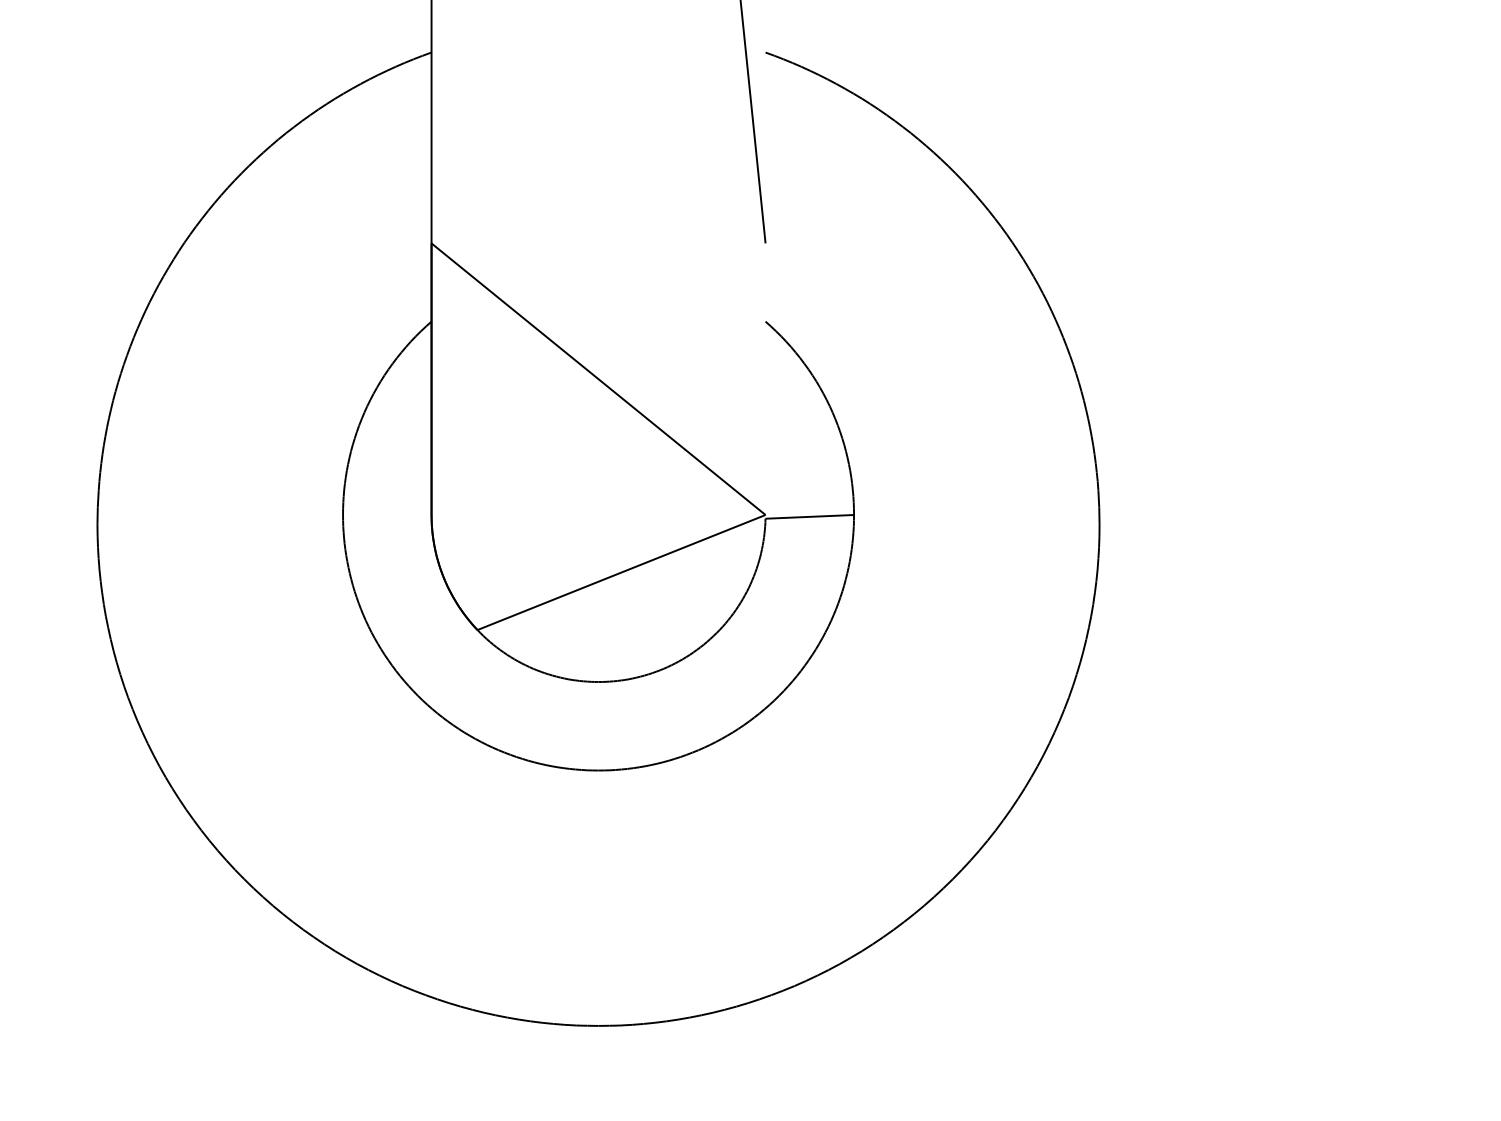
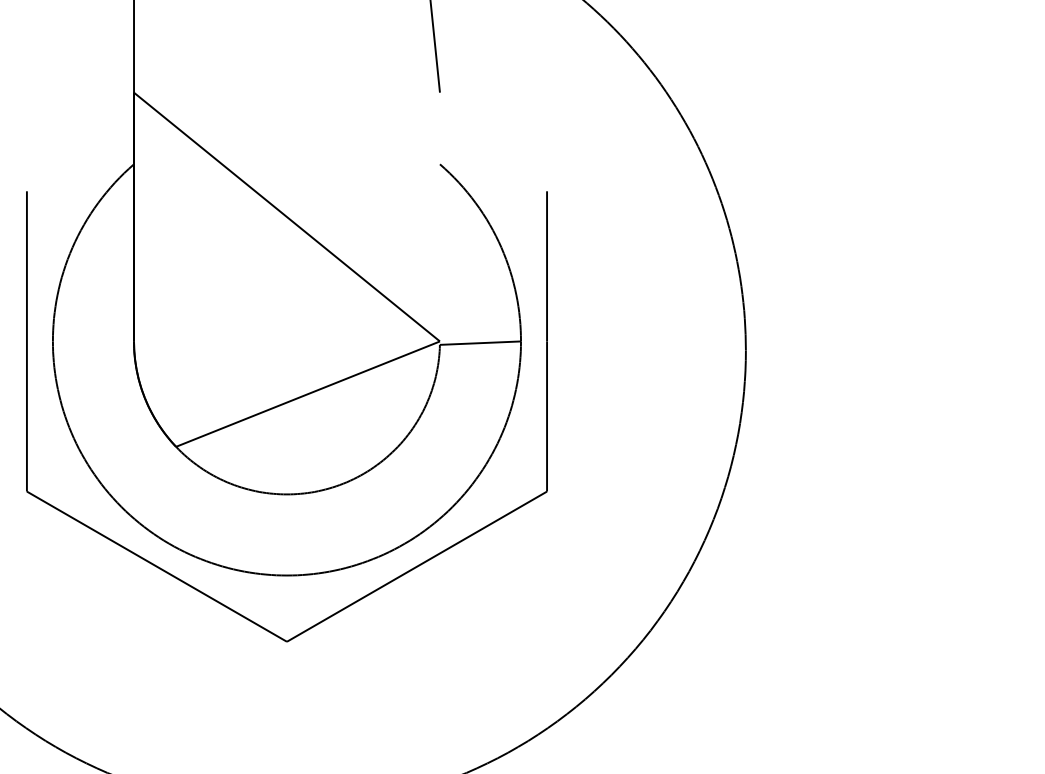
part: (496, 782) -> (193, 586), added

